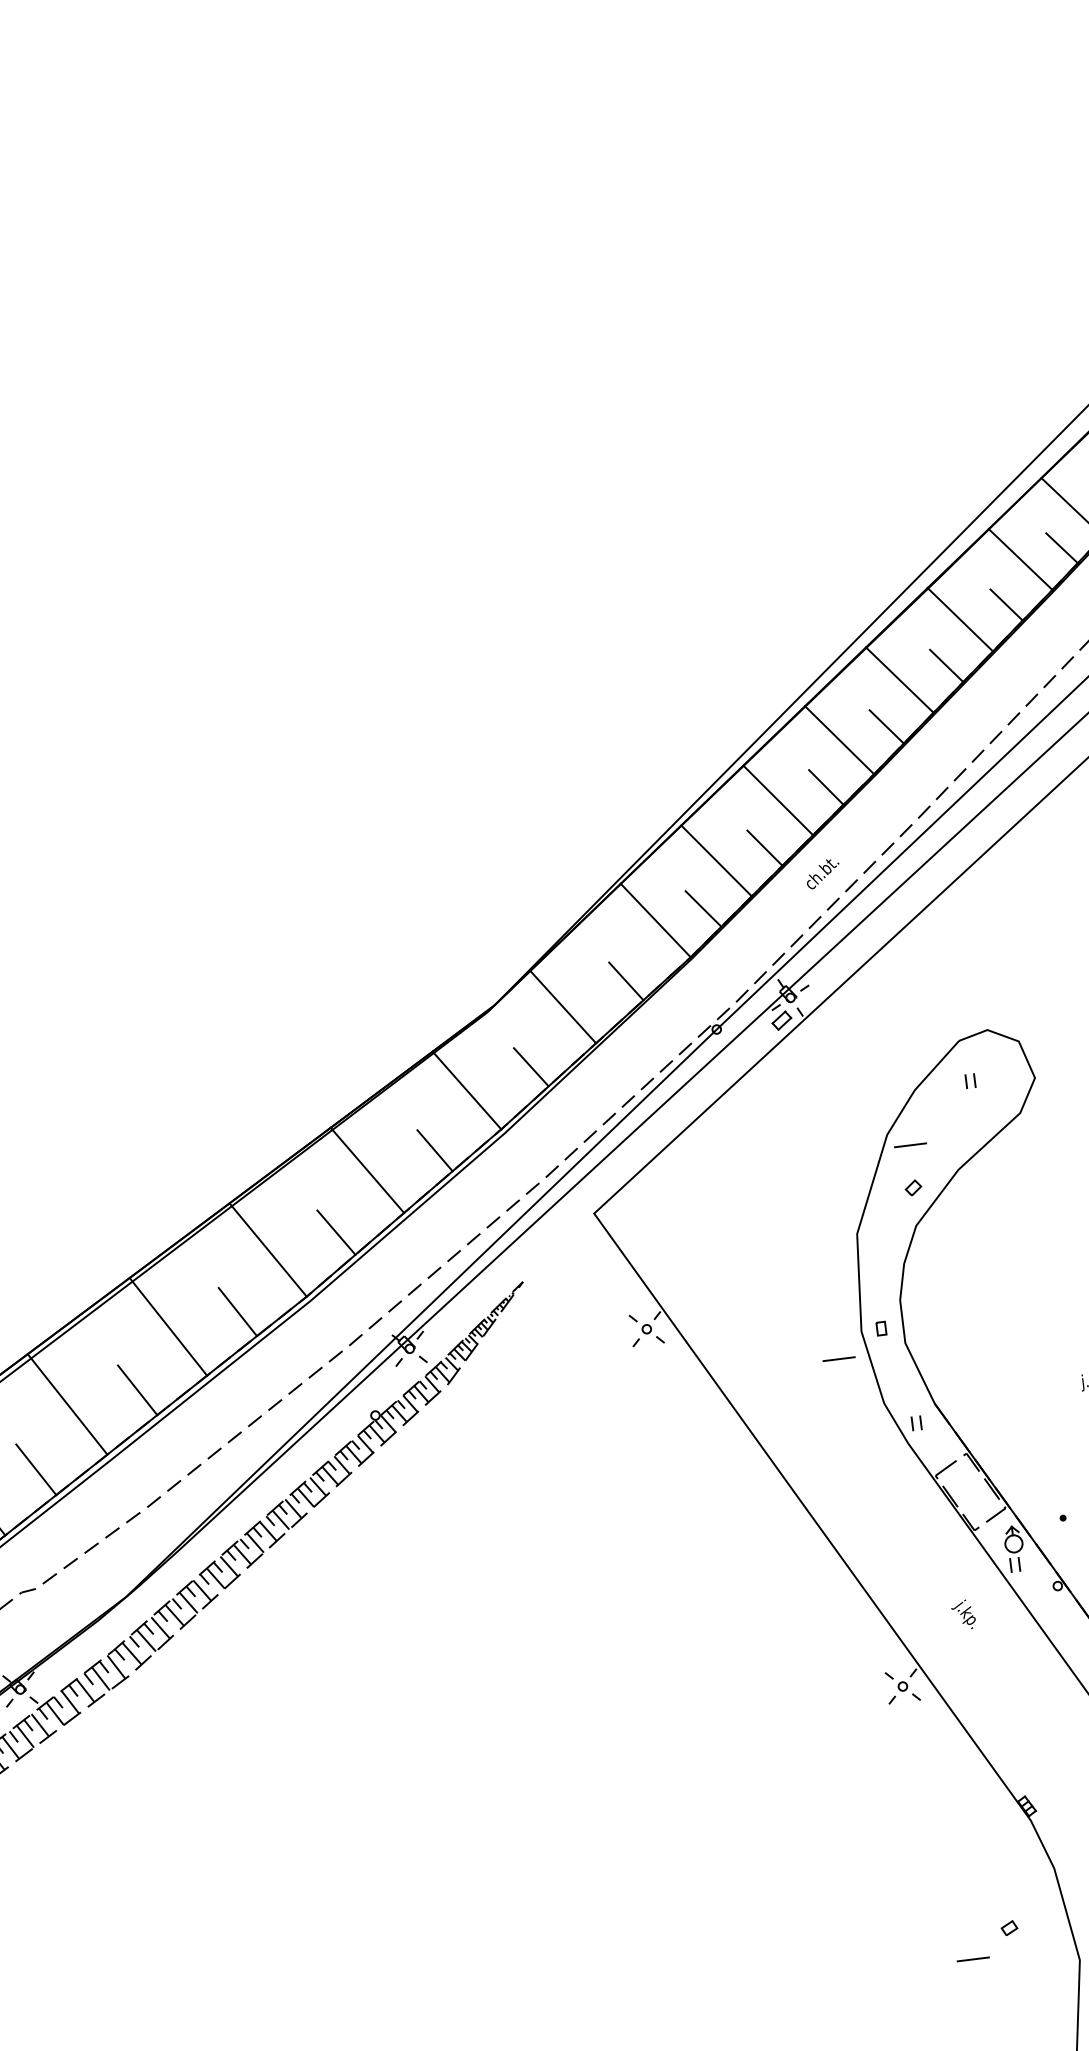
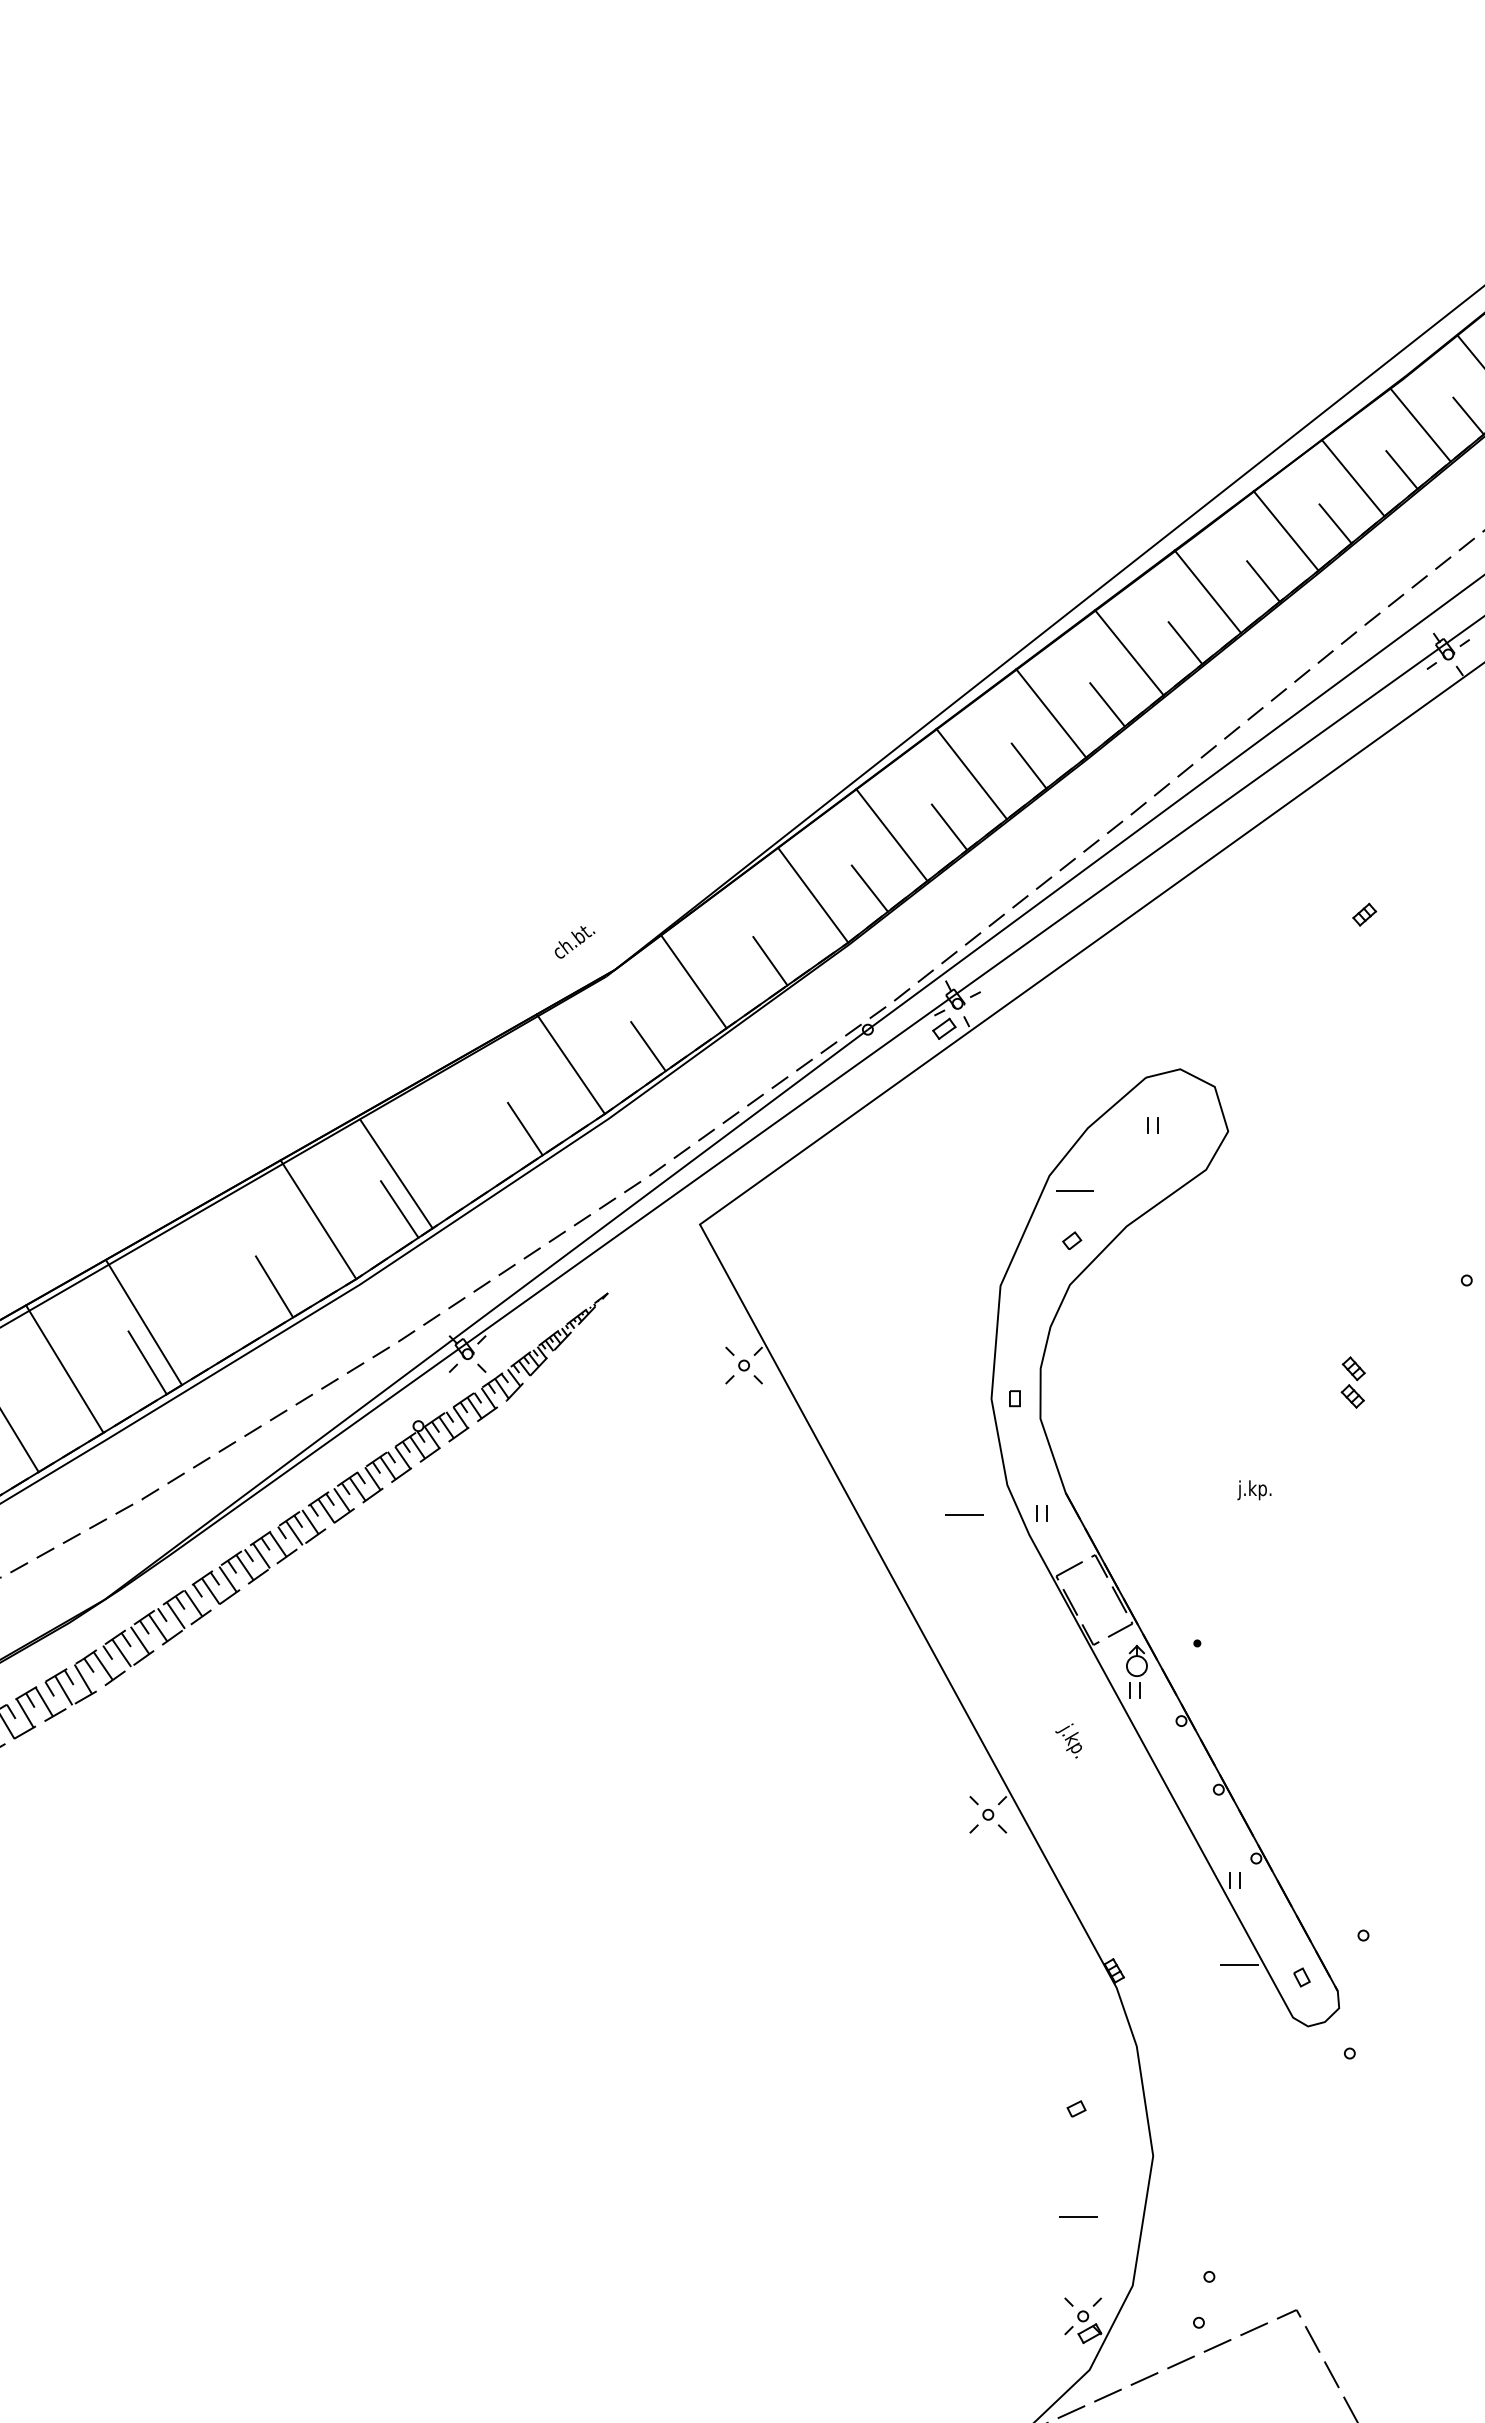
text: (822, 874) -> (574, 942), moved
line: (367, 1169) -> (396, 1173), moved
line: (167, 1326) -> (143, 1322), moved
line: (838, 1358) -> (964, 1514), moved
line: (973, 1959) -> (1078, 2216), moved

